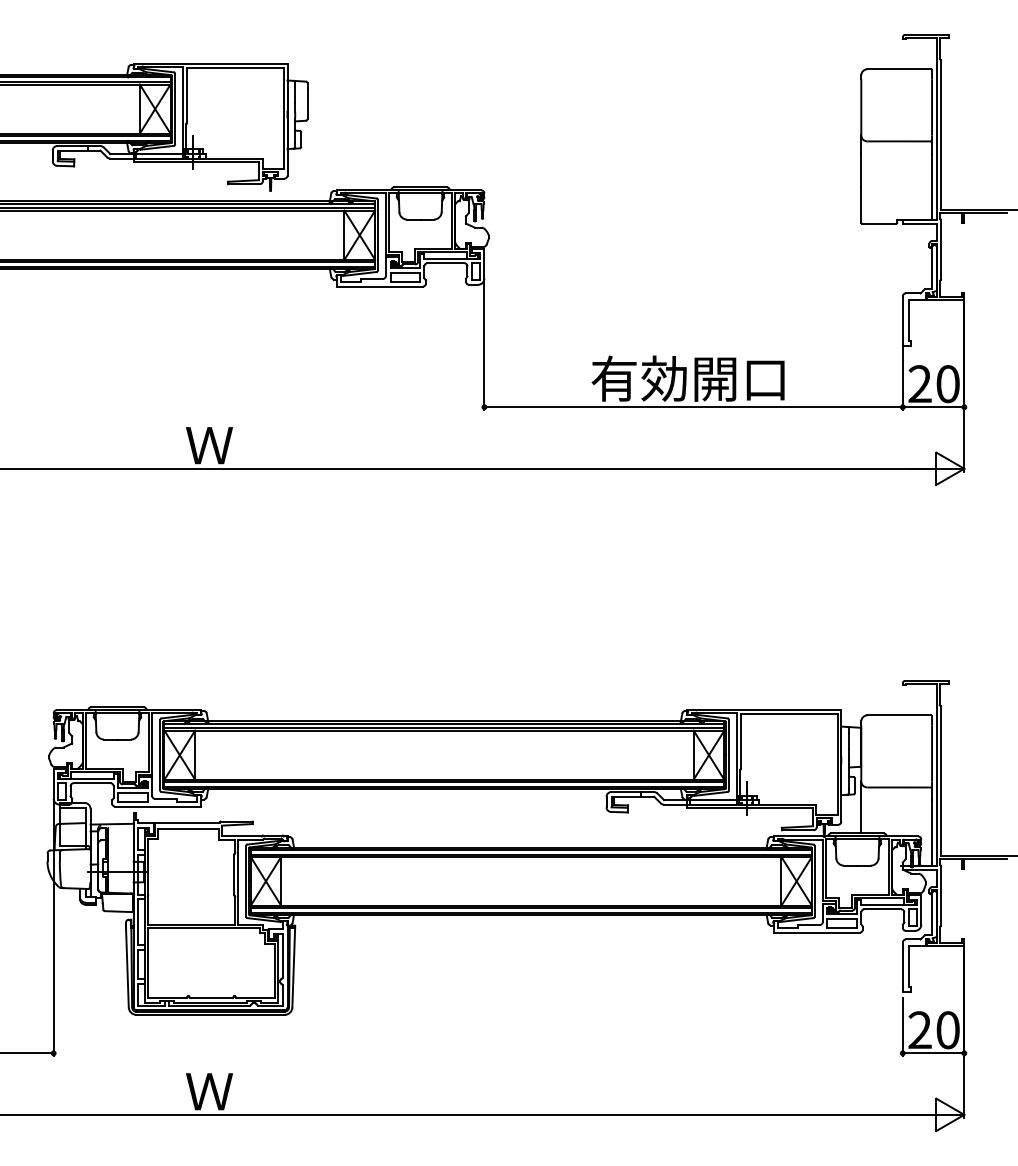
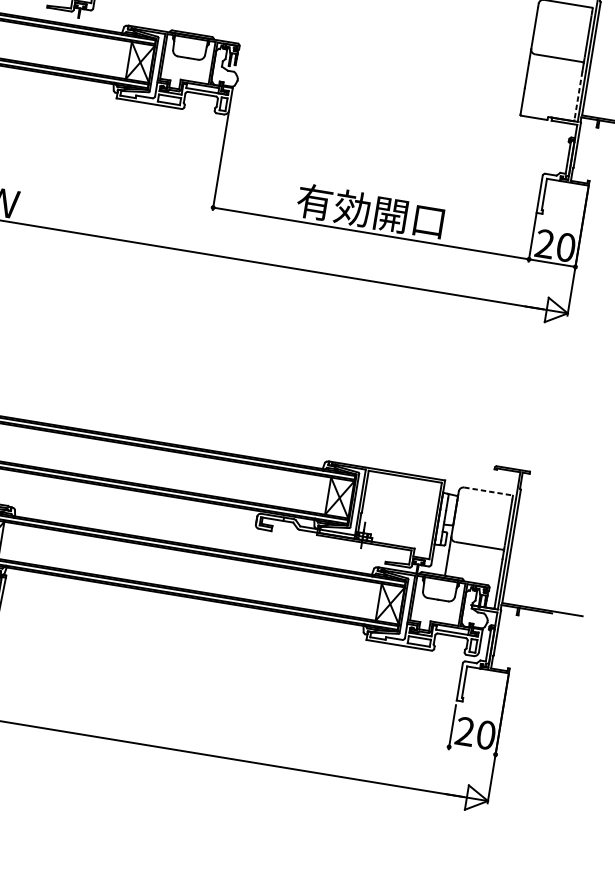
line: (932, 186) -> (578, 96), solid -> dashed
line: (899, 715) -> (488, 491), solid -> dashed
line: (933, 1053) -> (472, 750), removed

